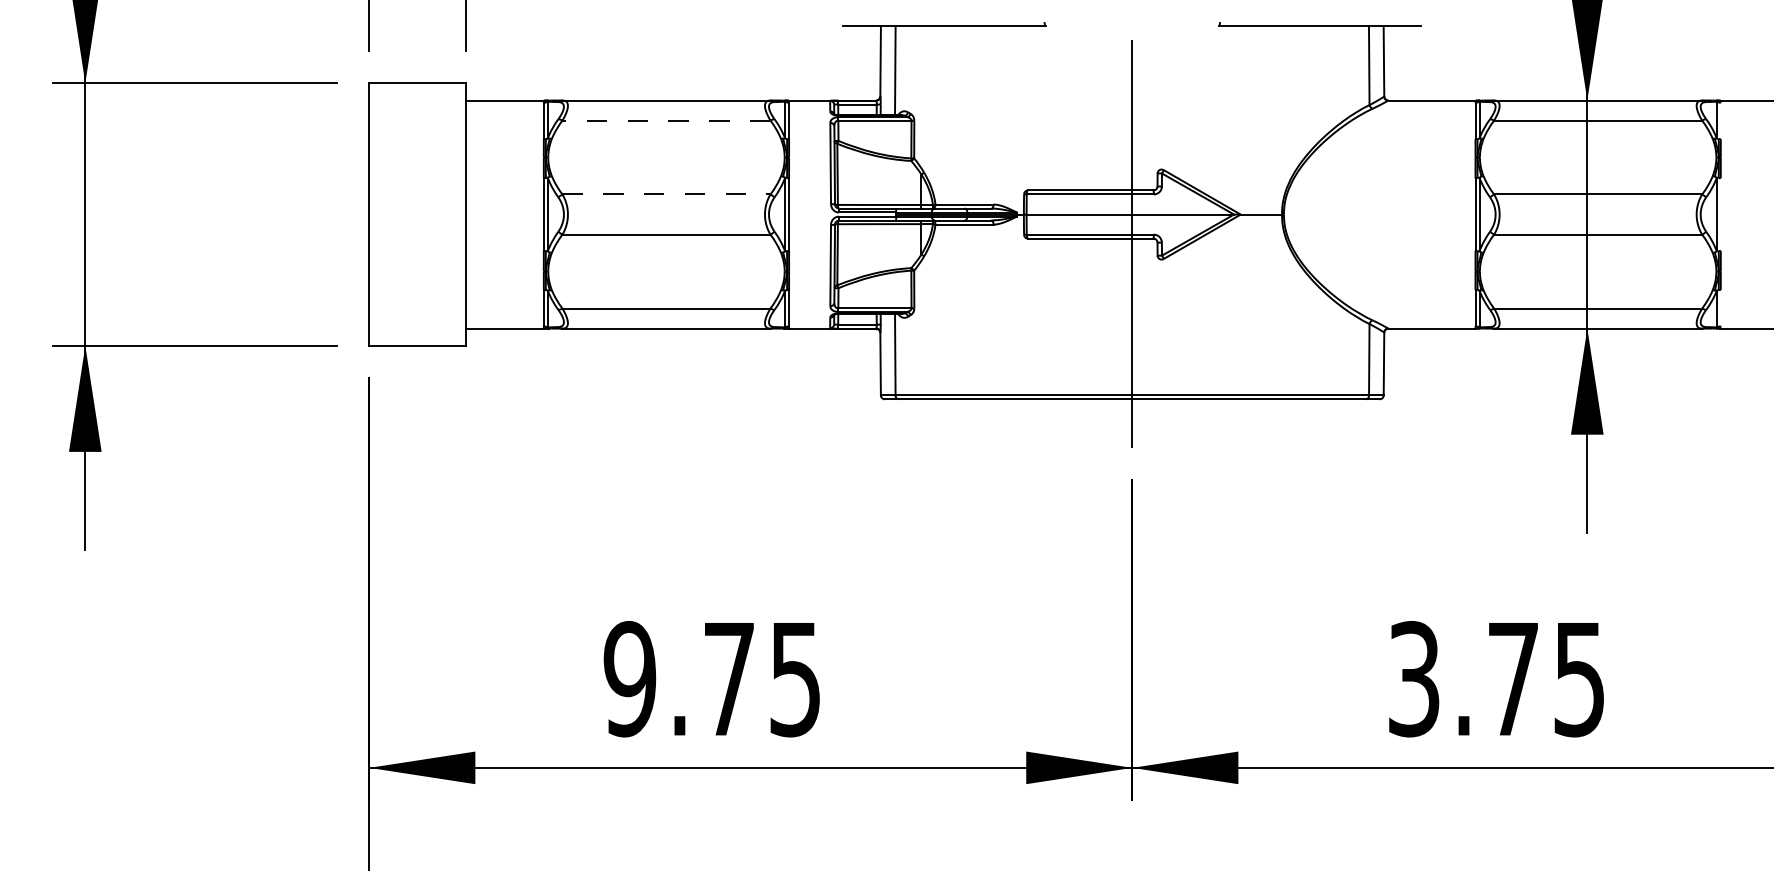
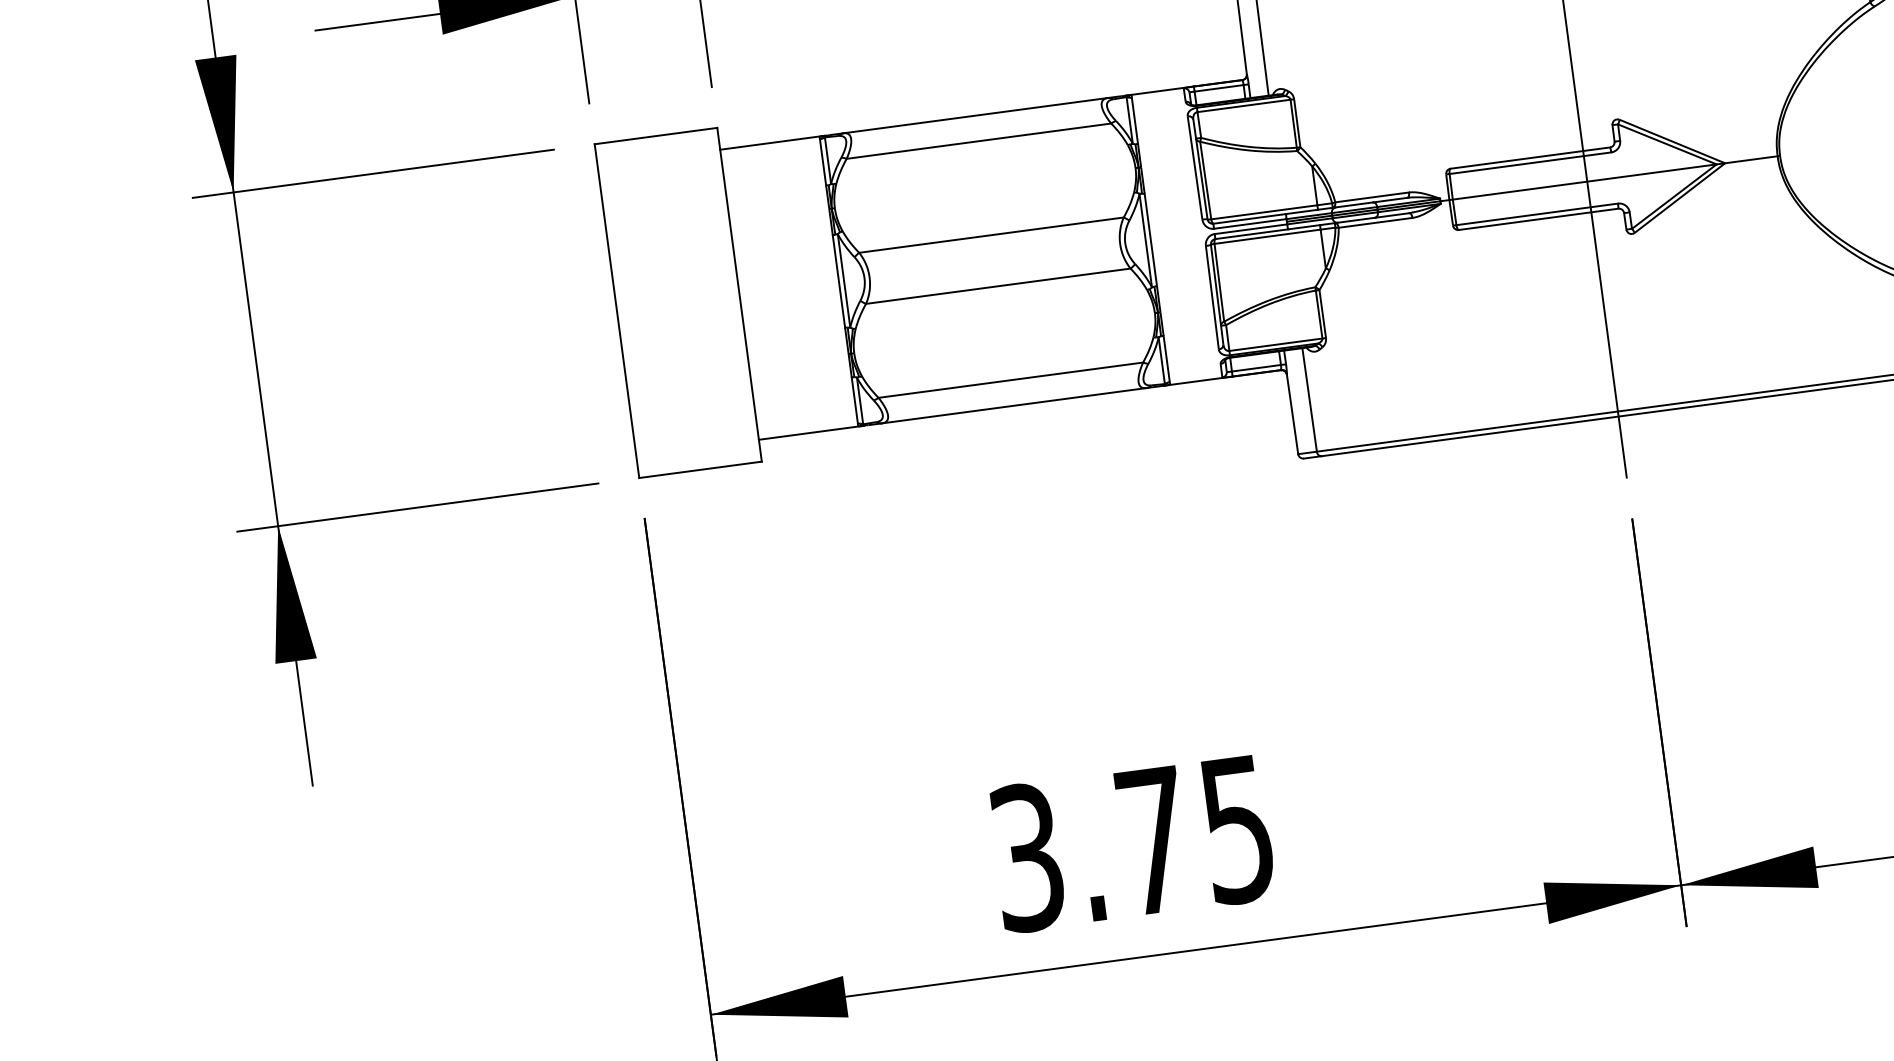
line: (665, 120) -> (977, 141), dashed -> solid
line: (666, 194) -> (991, 235), dashed -> solid
text: (629, 679) -> (1026, 858), 9.75 -> 3.75

